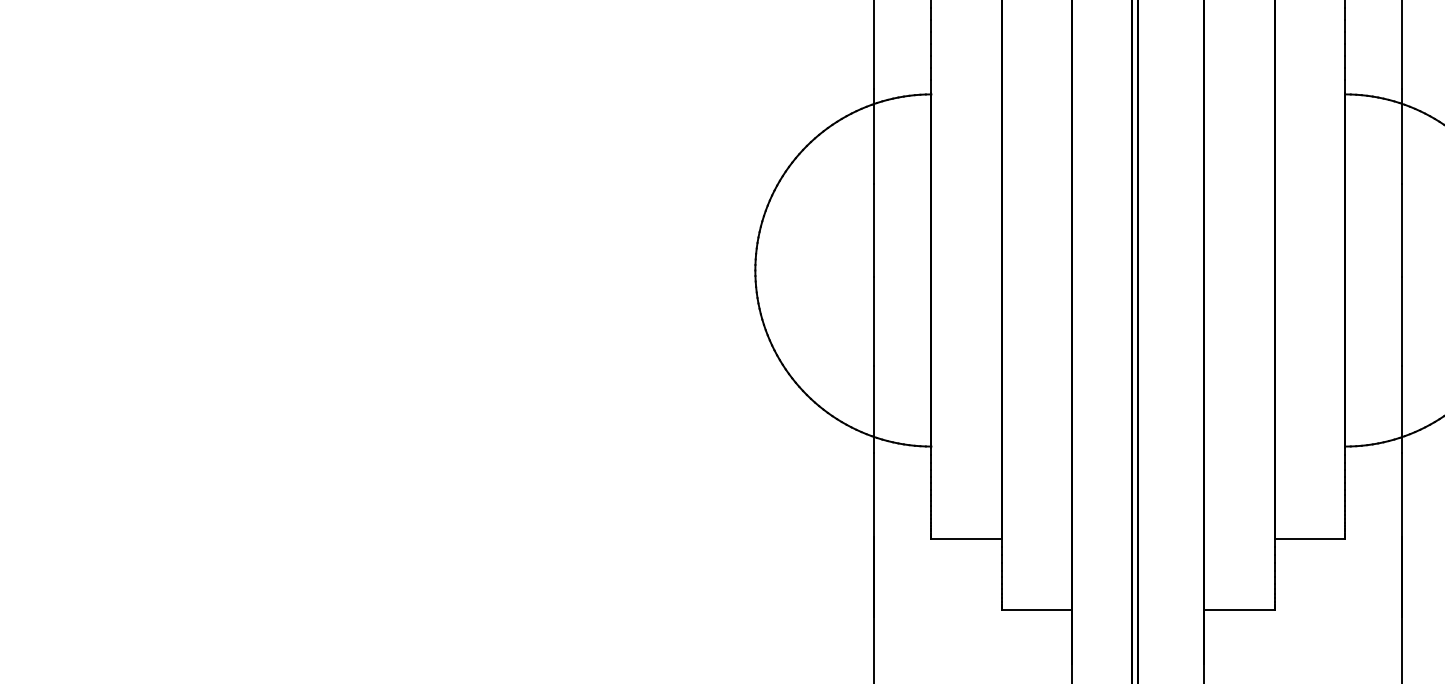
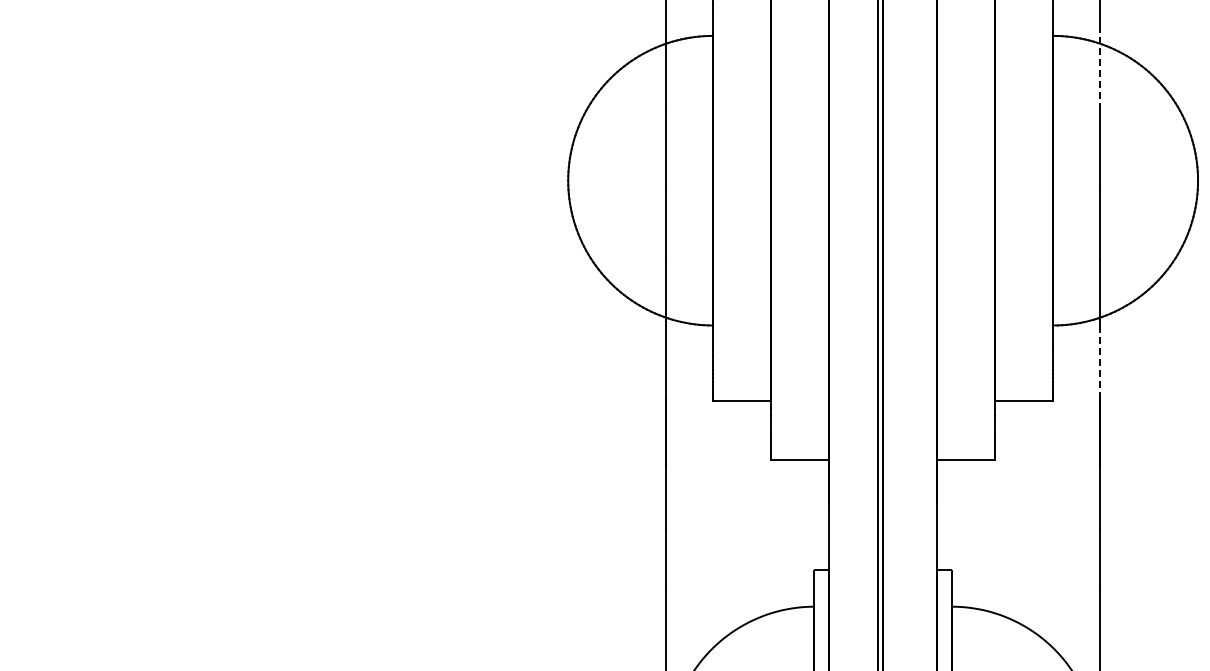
line: (1402, 136) -> (1100, 70), solid -> dashed
line: (1402, 494) -> (1100, 364), solid -> dashed

